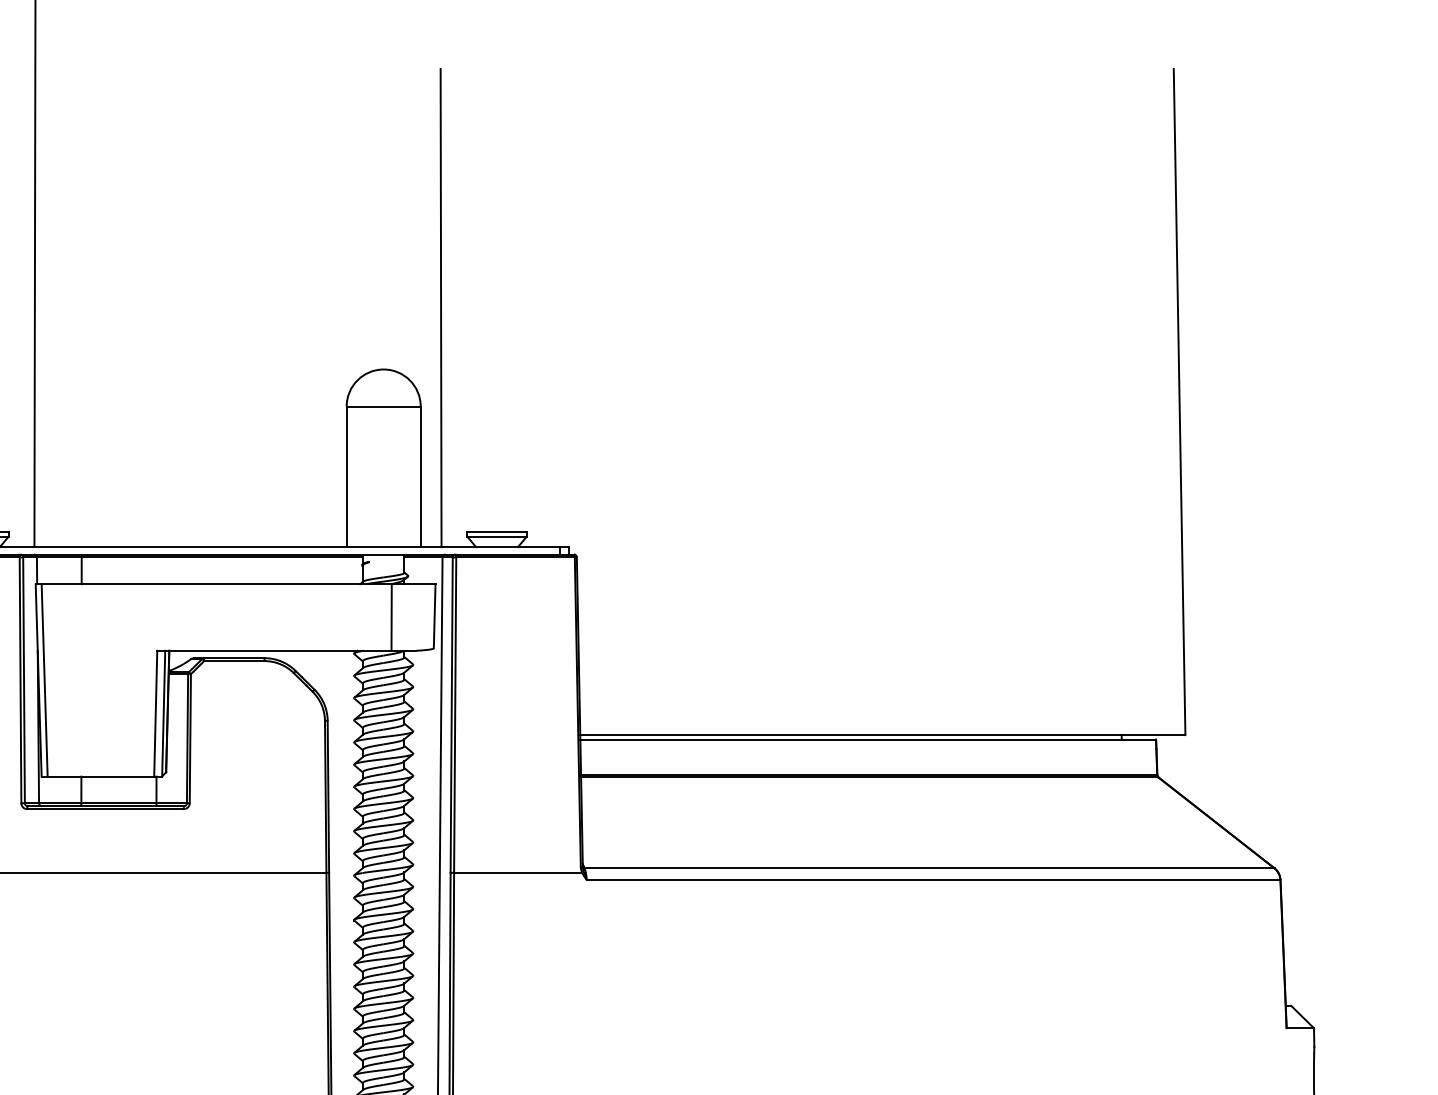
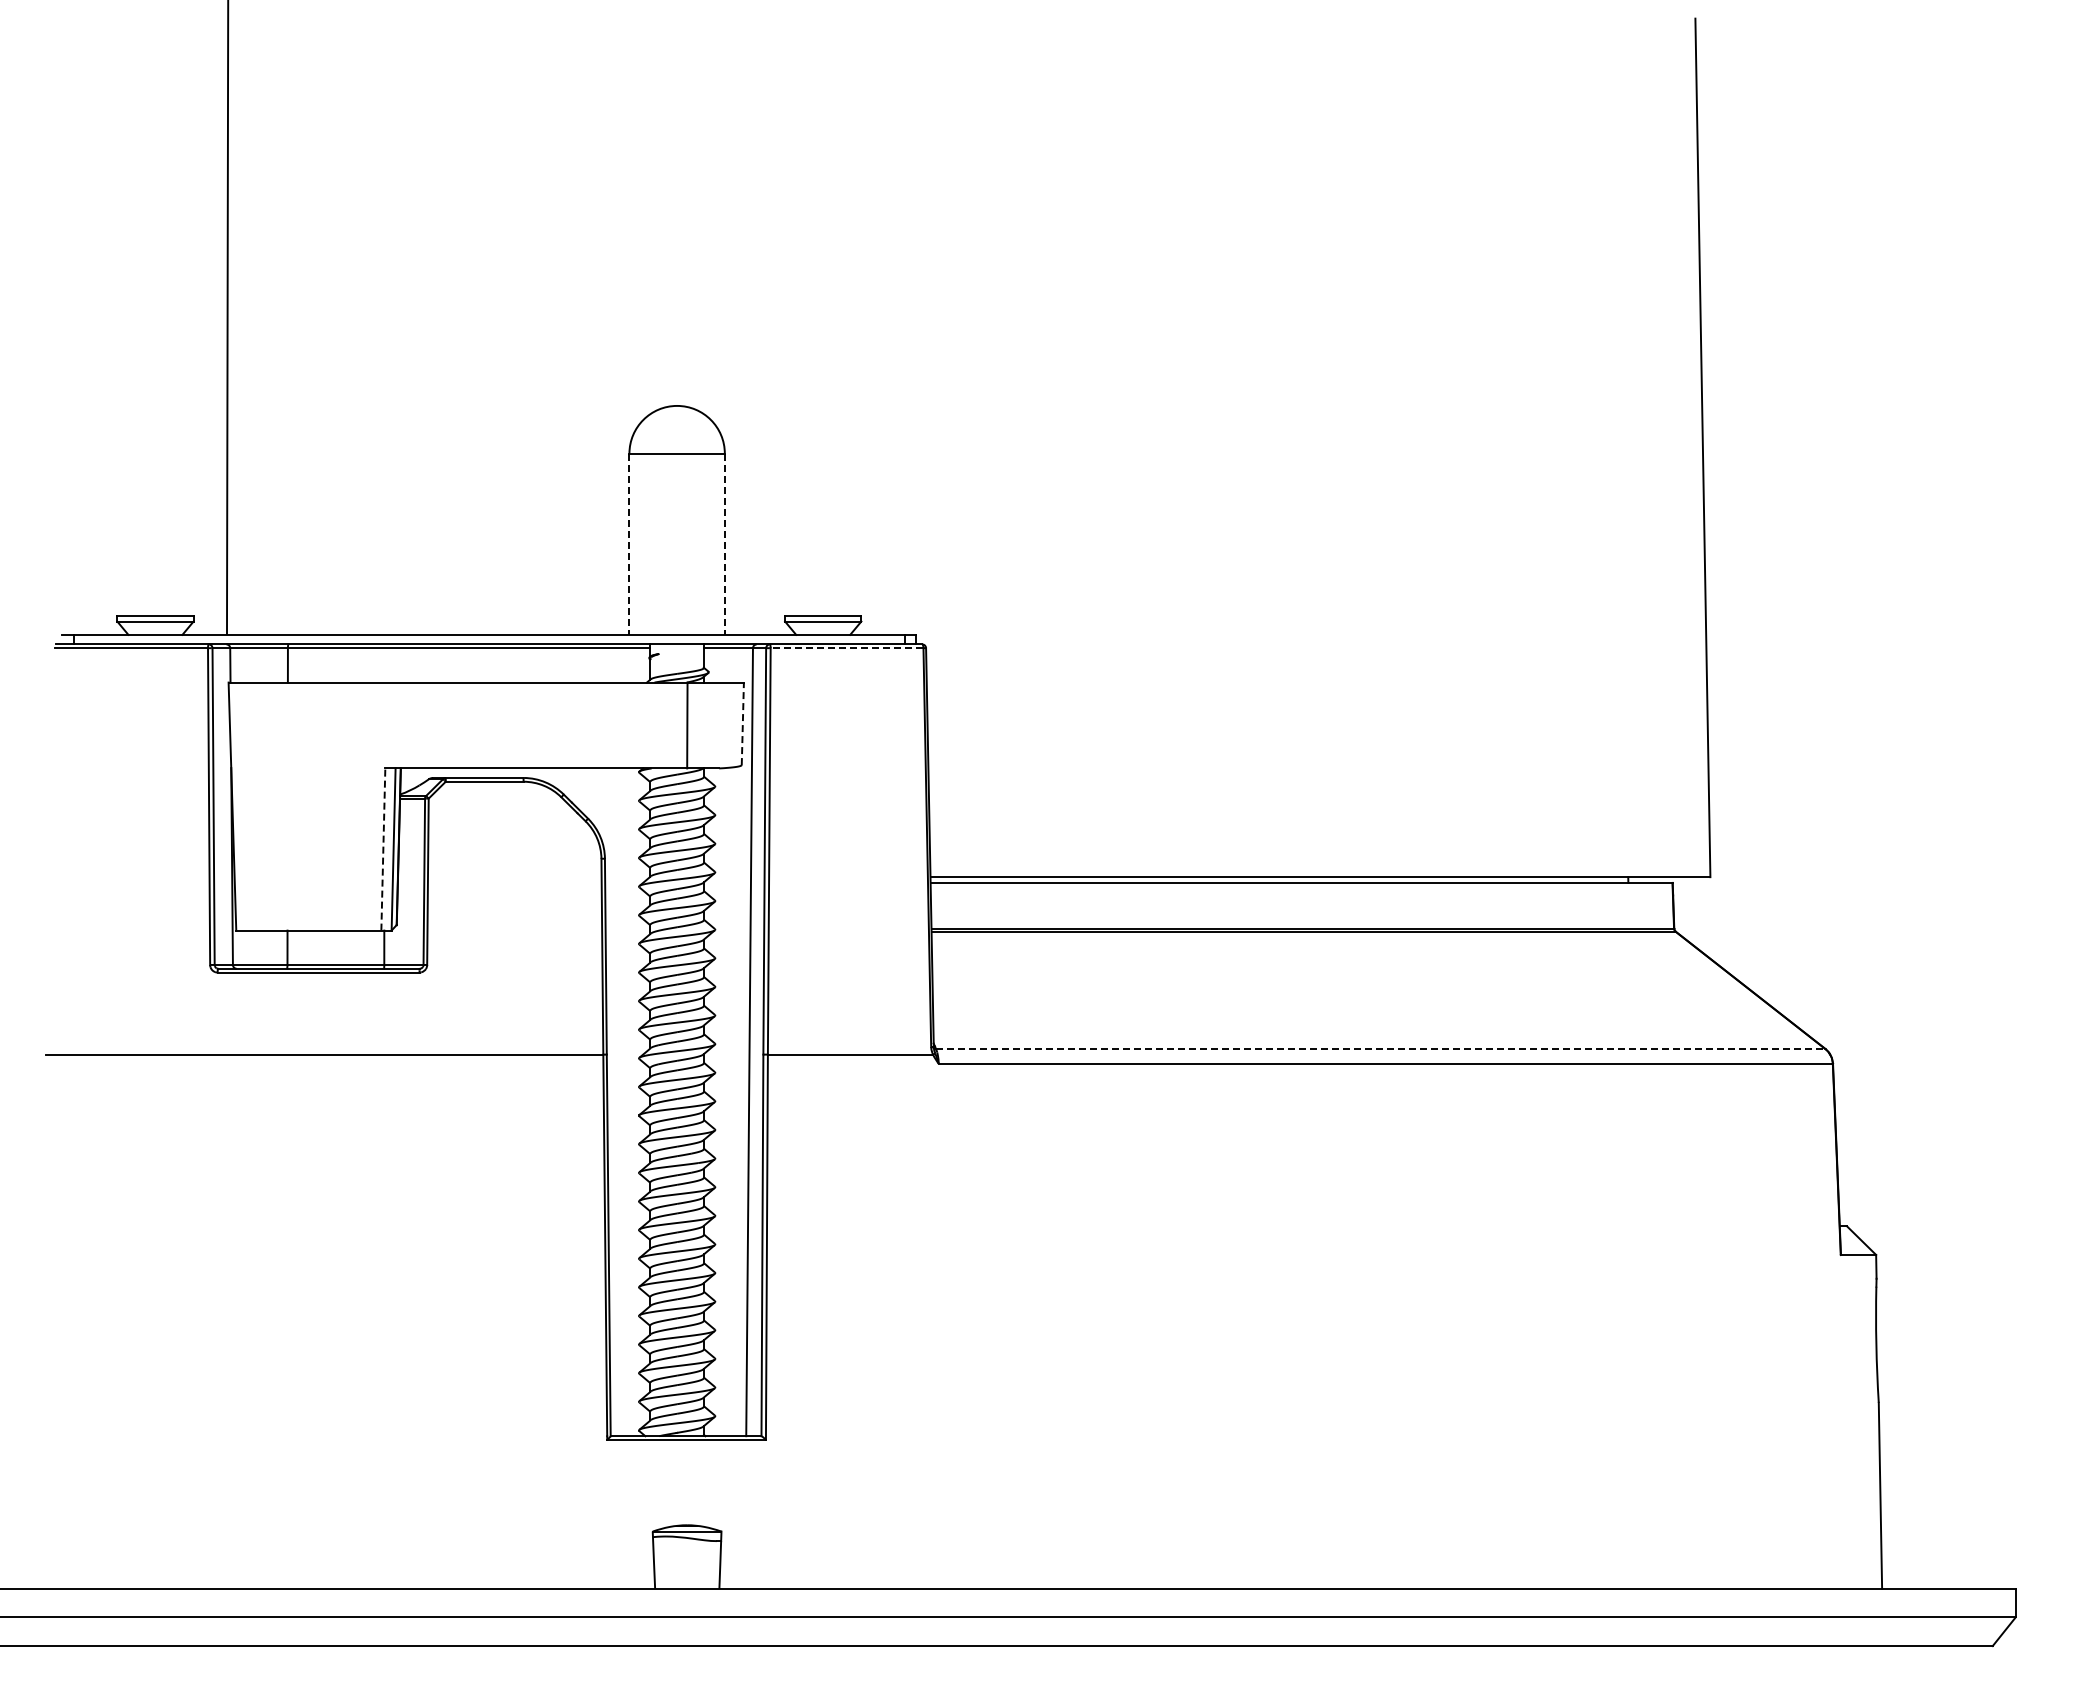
line: (440, 307) -> (750, 326), removed
line: (346, 477) -> (629, 544), solid -> dashed
line: (420, 477) -> (724, 544), solid -> dashed
line: (515, 557) -> (846, 648), solid -> dashed
line: (434, 615) -> (742, 723), solid -> dashed
line: (44, 680) -> (240, 806), removed
line: (155, 713) -> (383, 849), solid -> dashed
line: (929, 868) -> (1380, 1049), solid -> dashed

